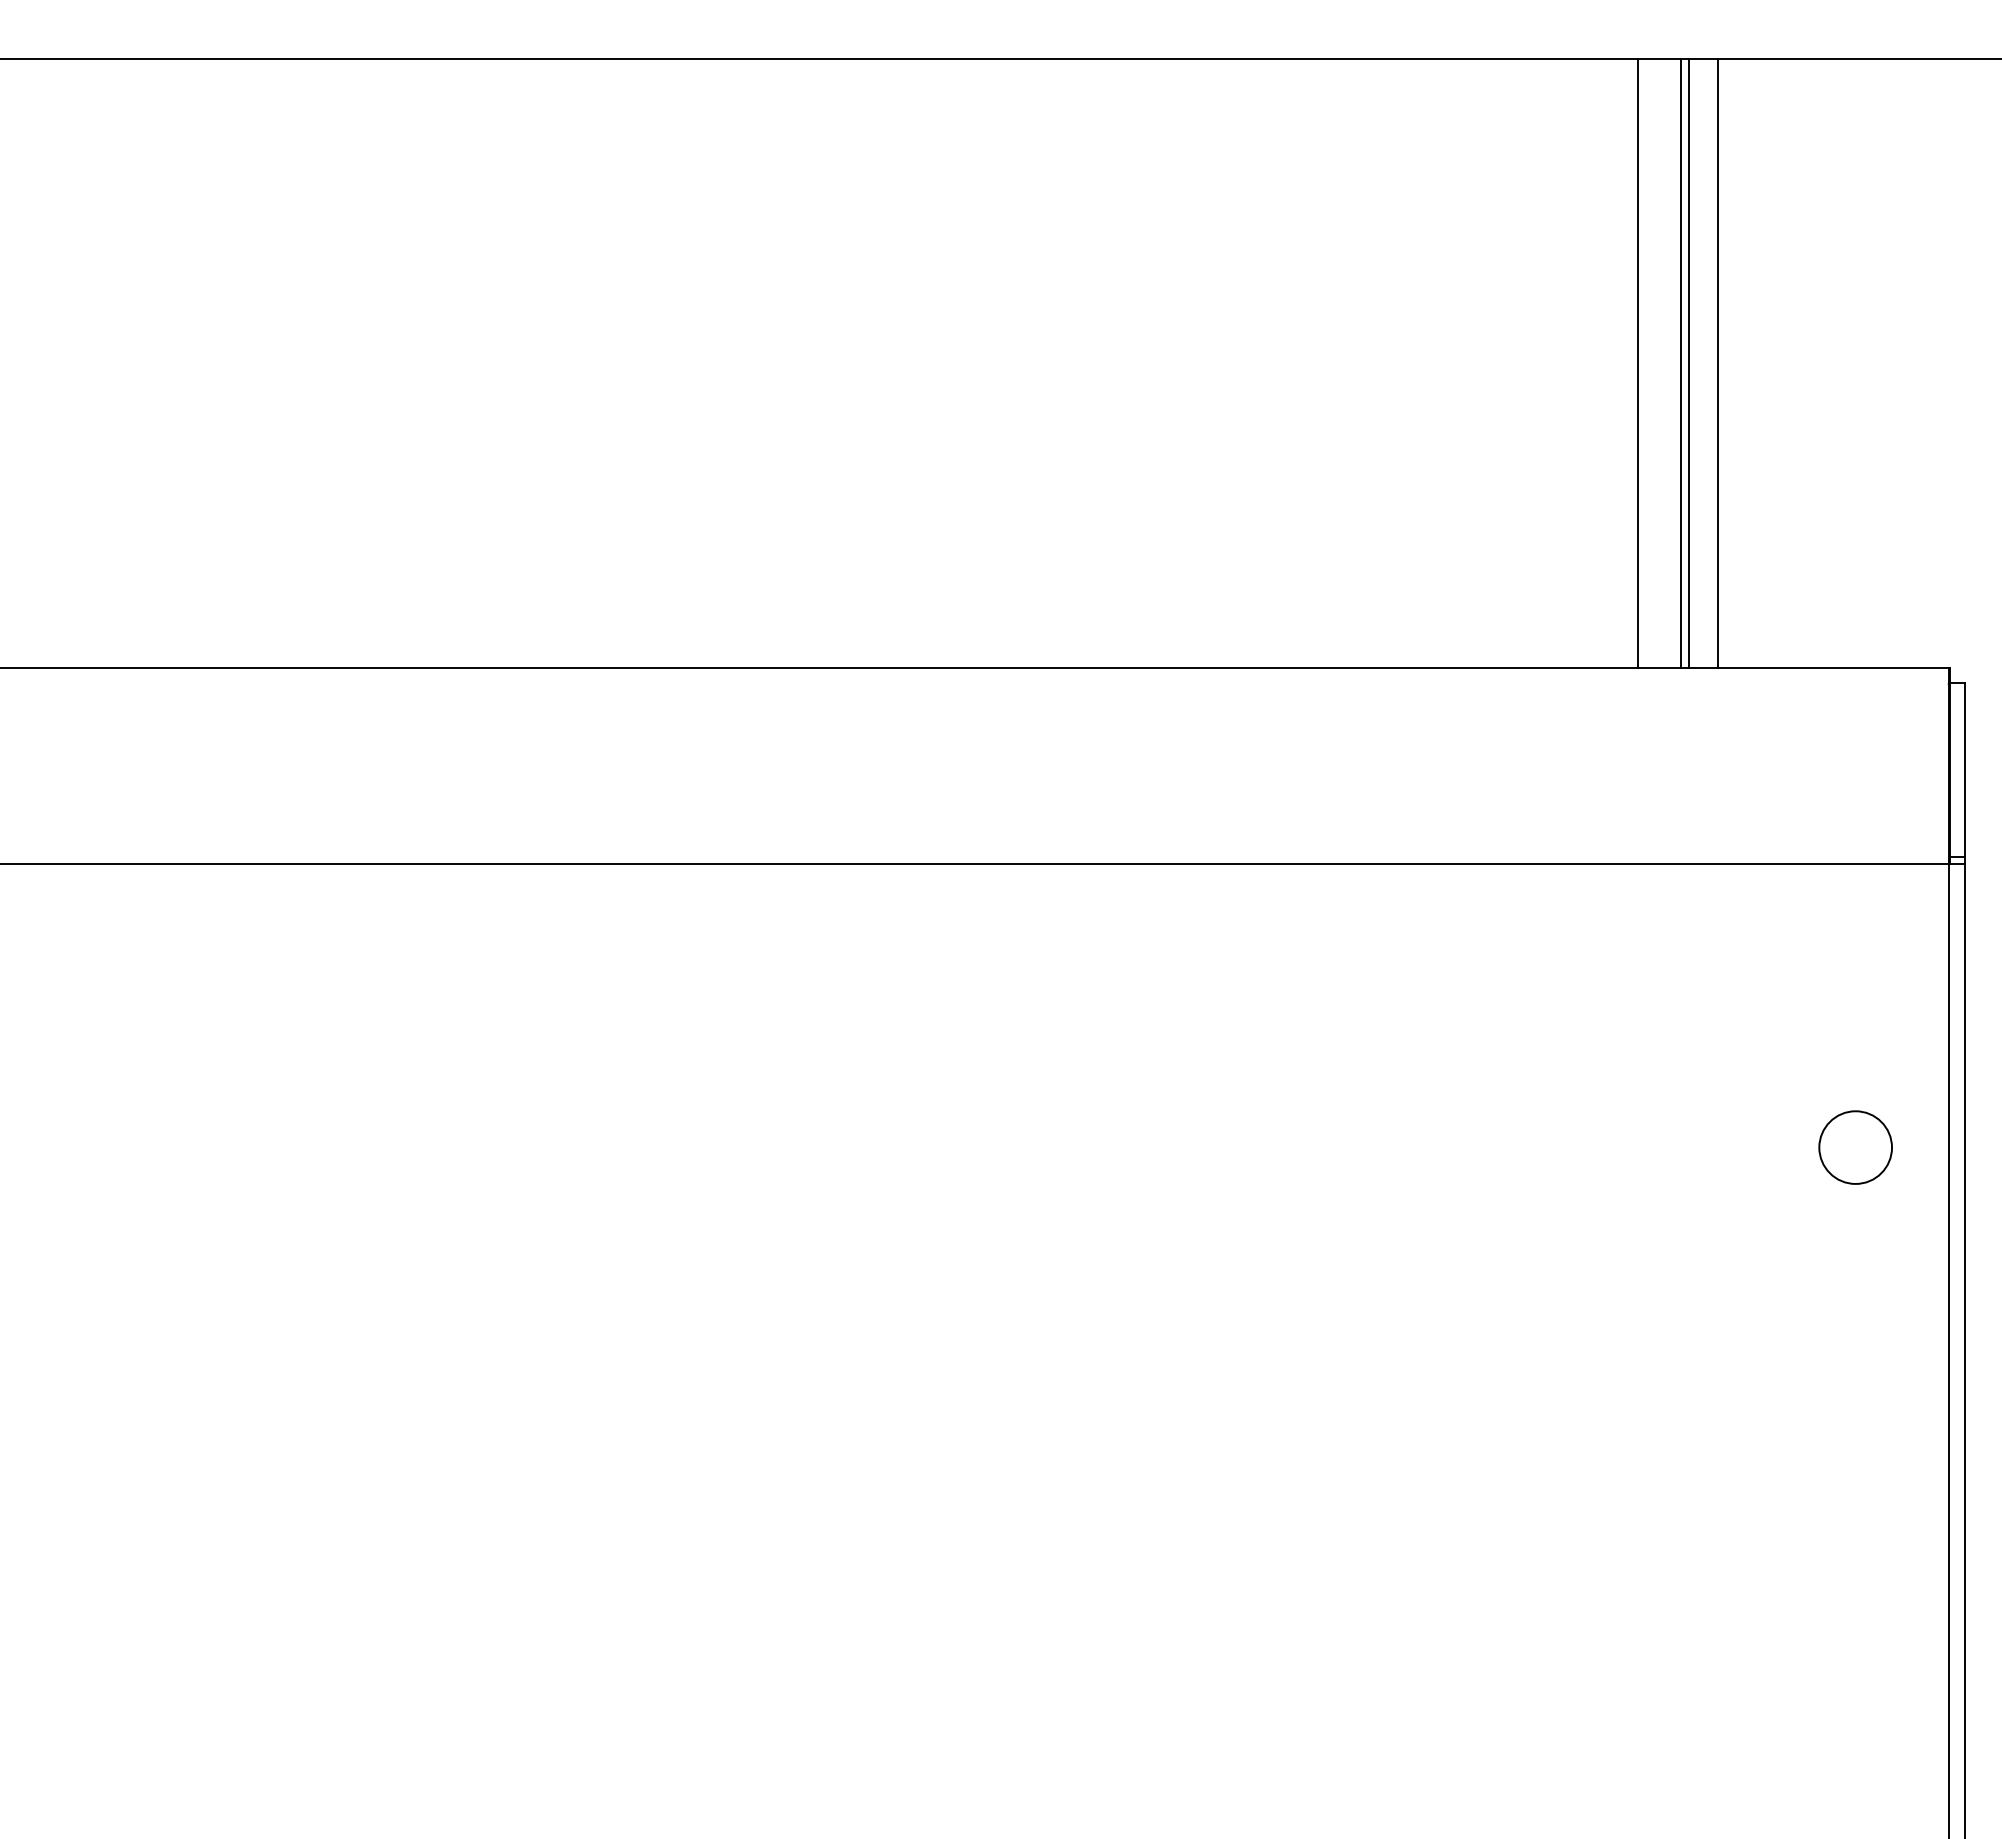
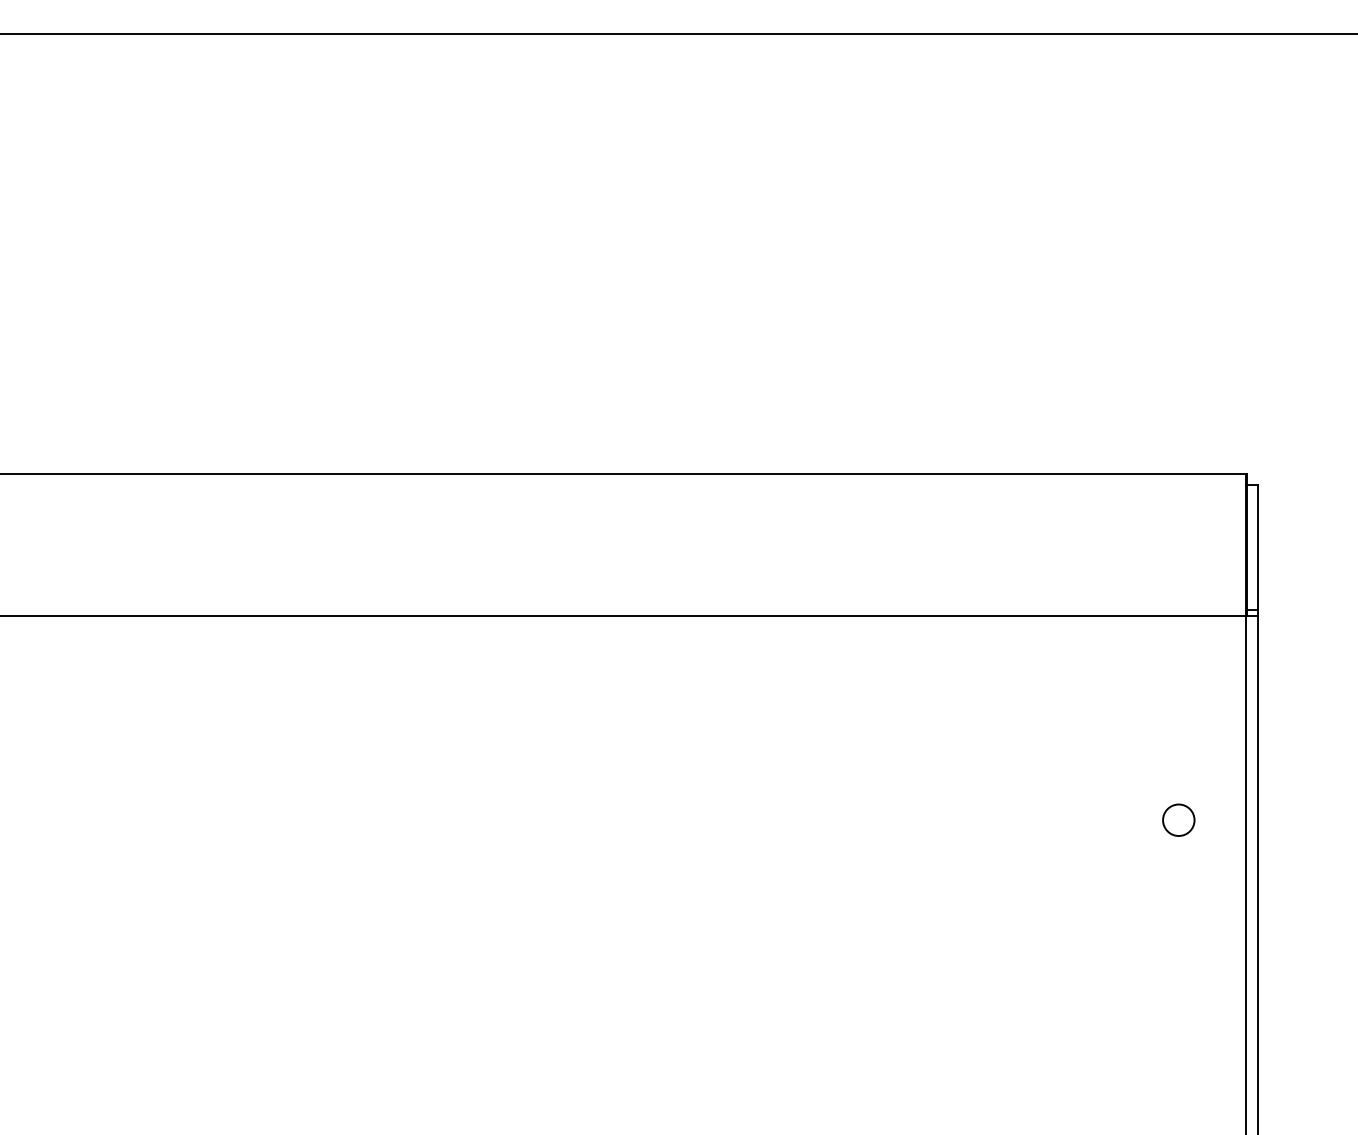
line: (1637, 362) -> (1021, 253), removed
line: (1681, 362) -> (1053, 253), removed
line: (1688, 362) -> (1058, 253), removed
line: (1717, 362) -> (1079, 253), removed
circle: (1855, 1147) -> (1178, 820), size x0.6

